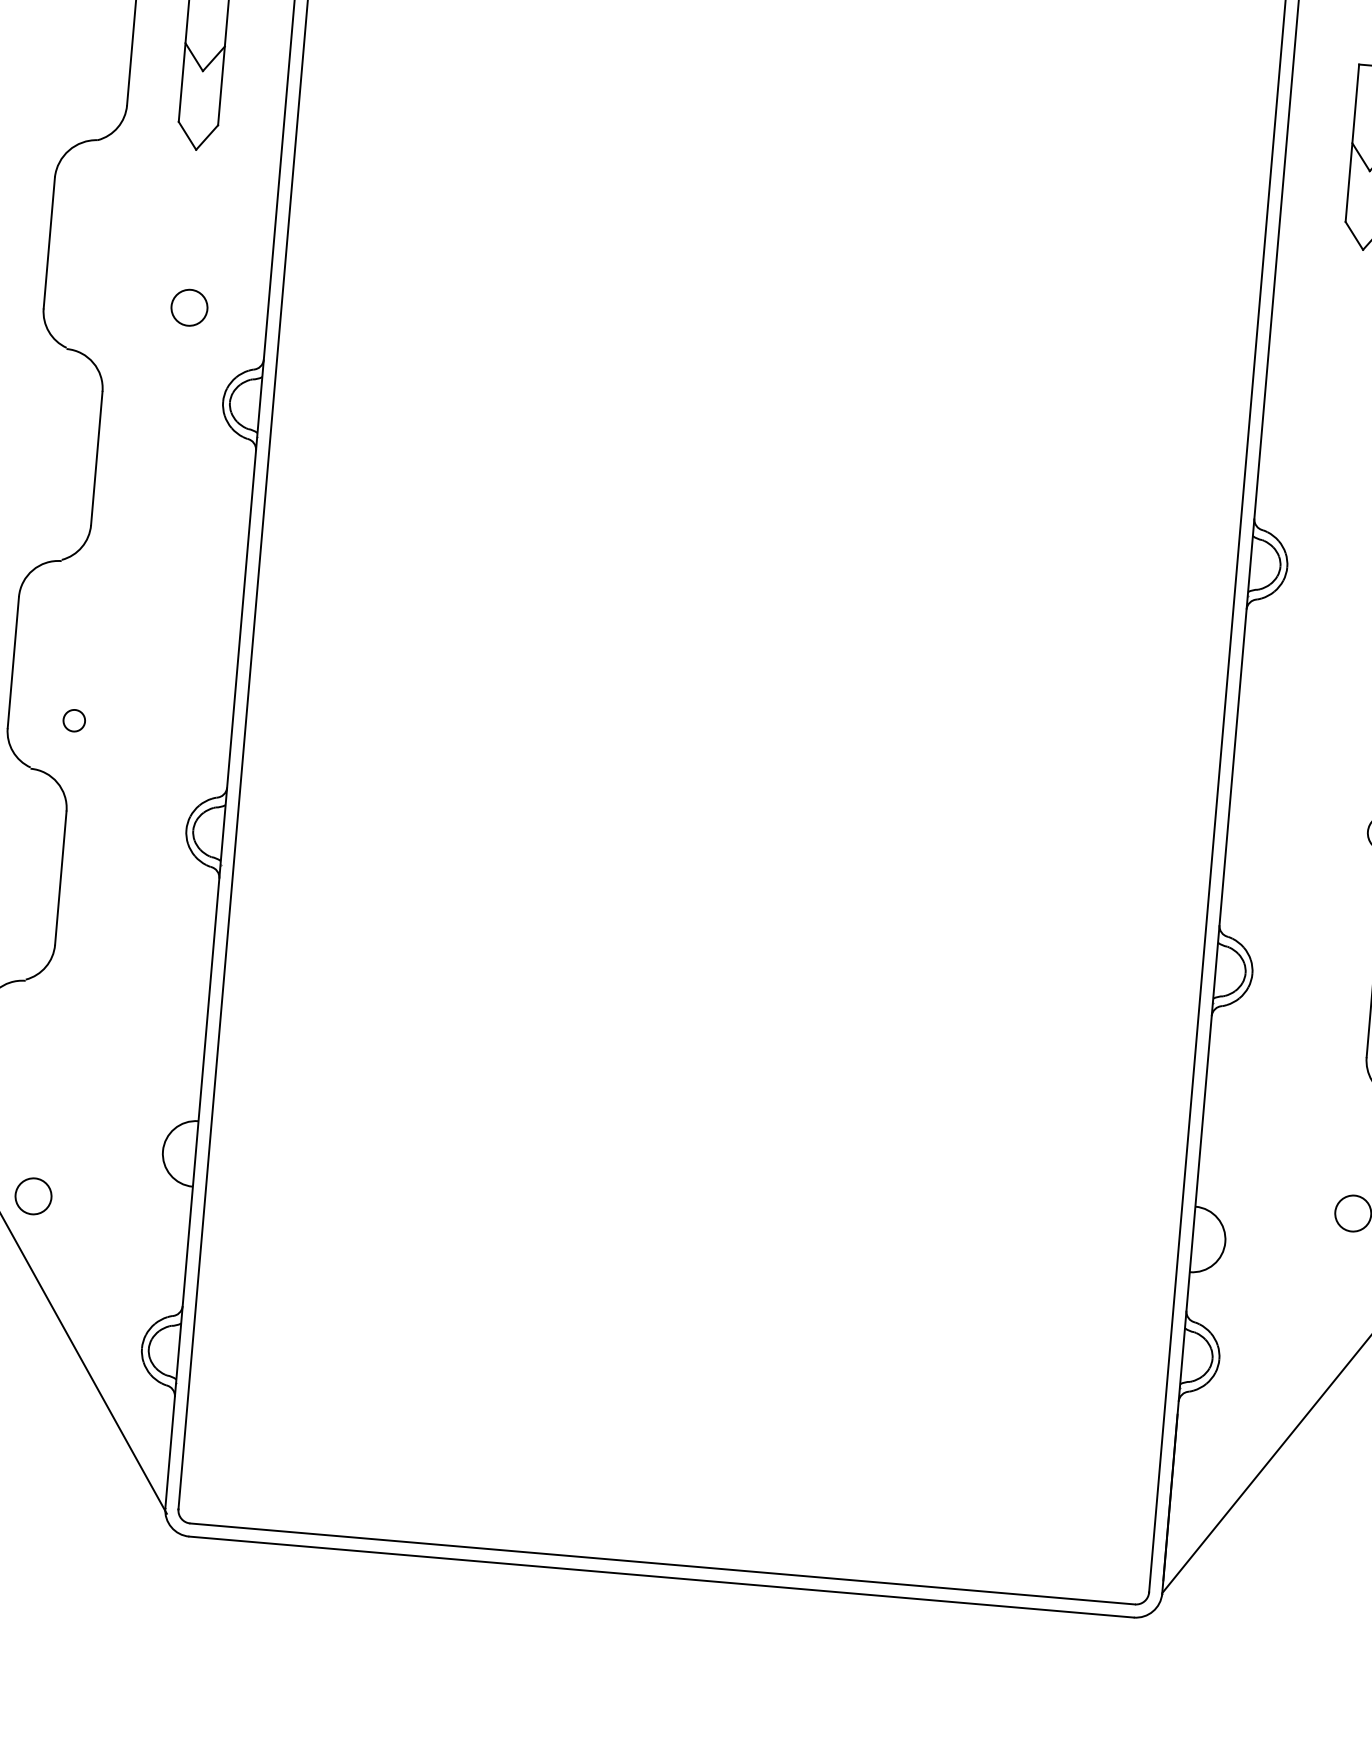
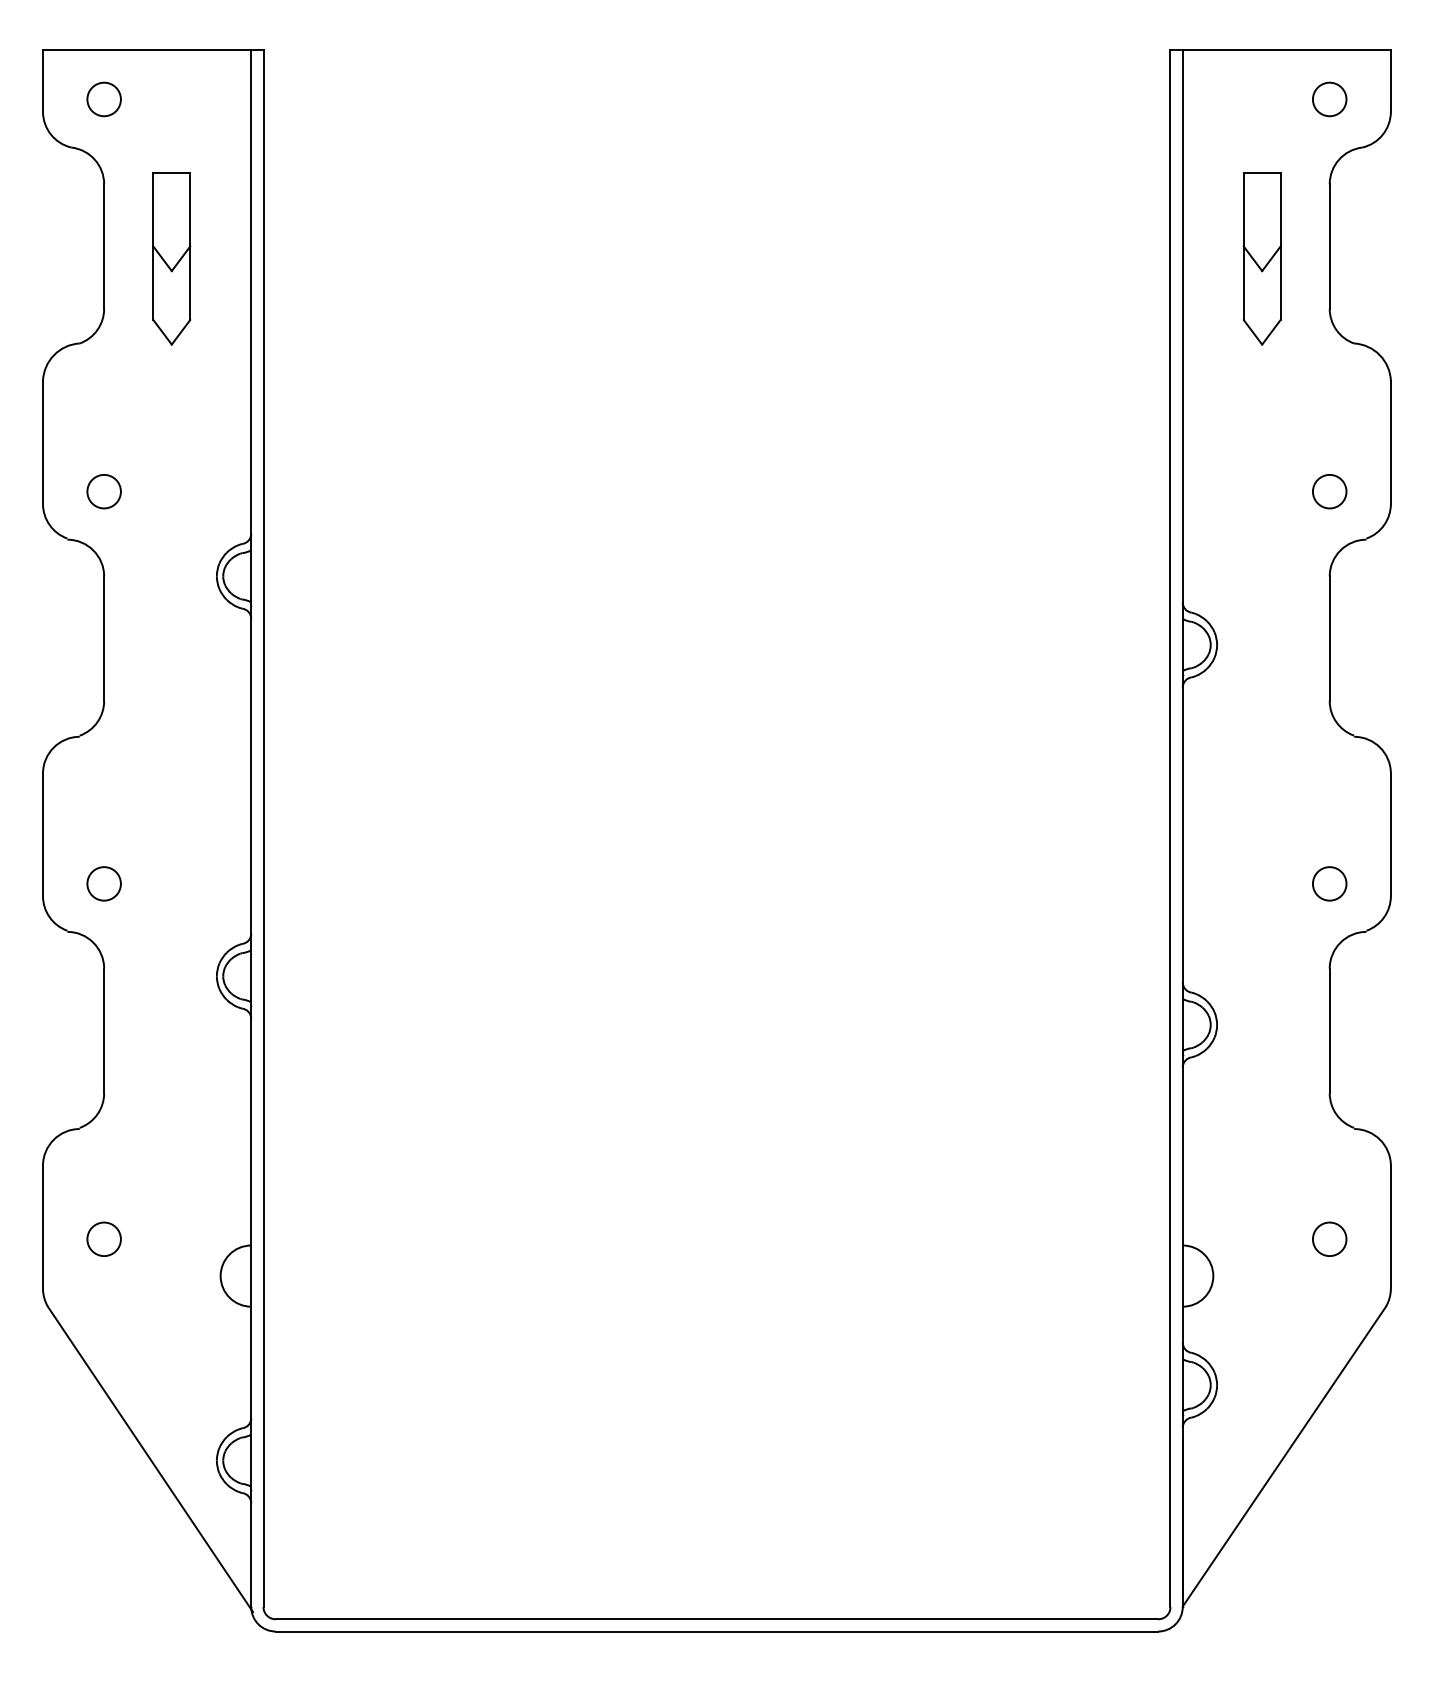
circle: (188, 307) -> (103, 491), moved
circle: (73, 720) -> (103, 883), size x1.67
circle: (32, 1195) -> (103, 1238), moved

